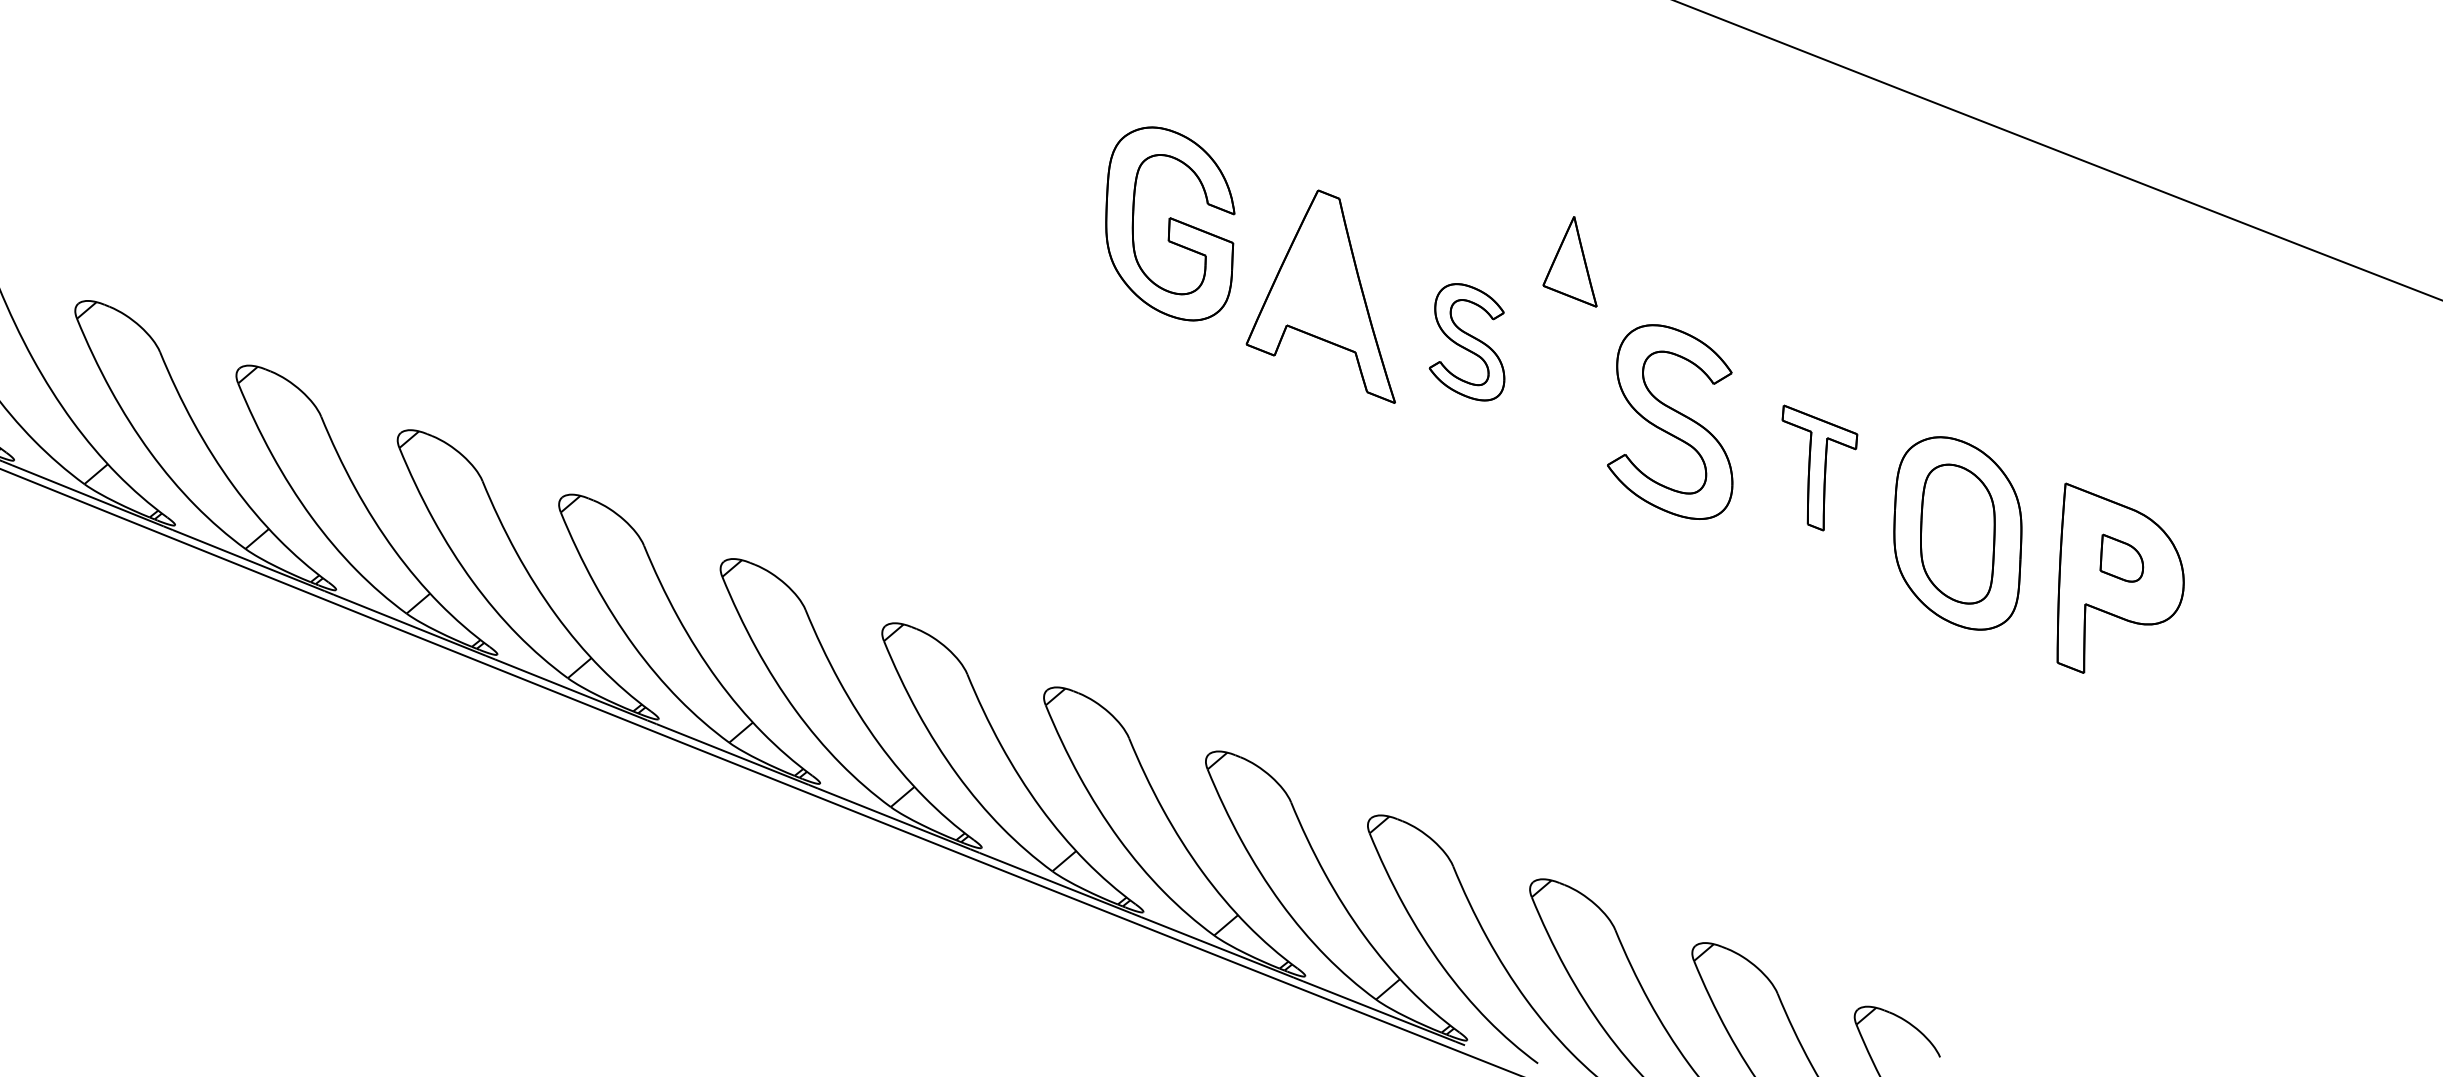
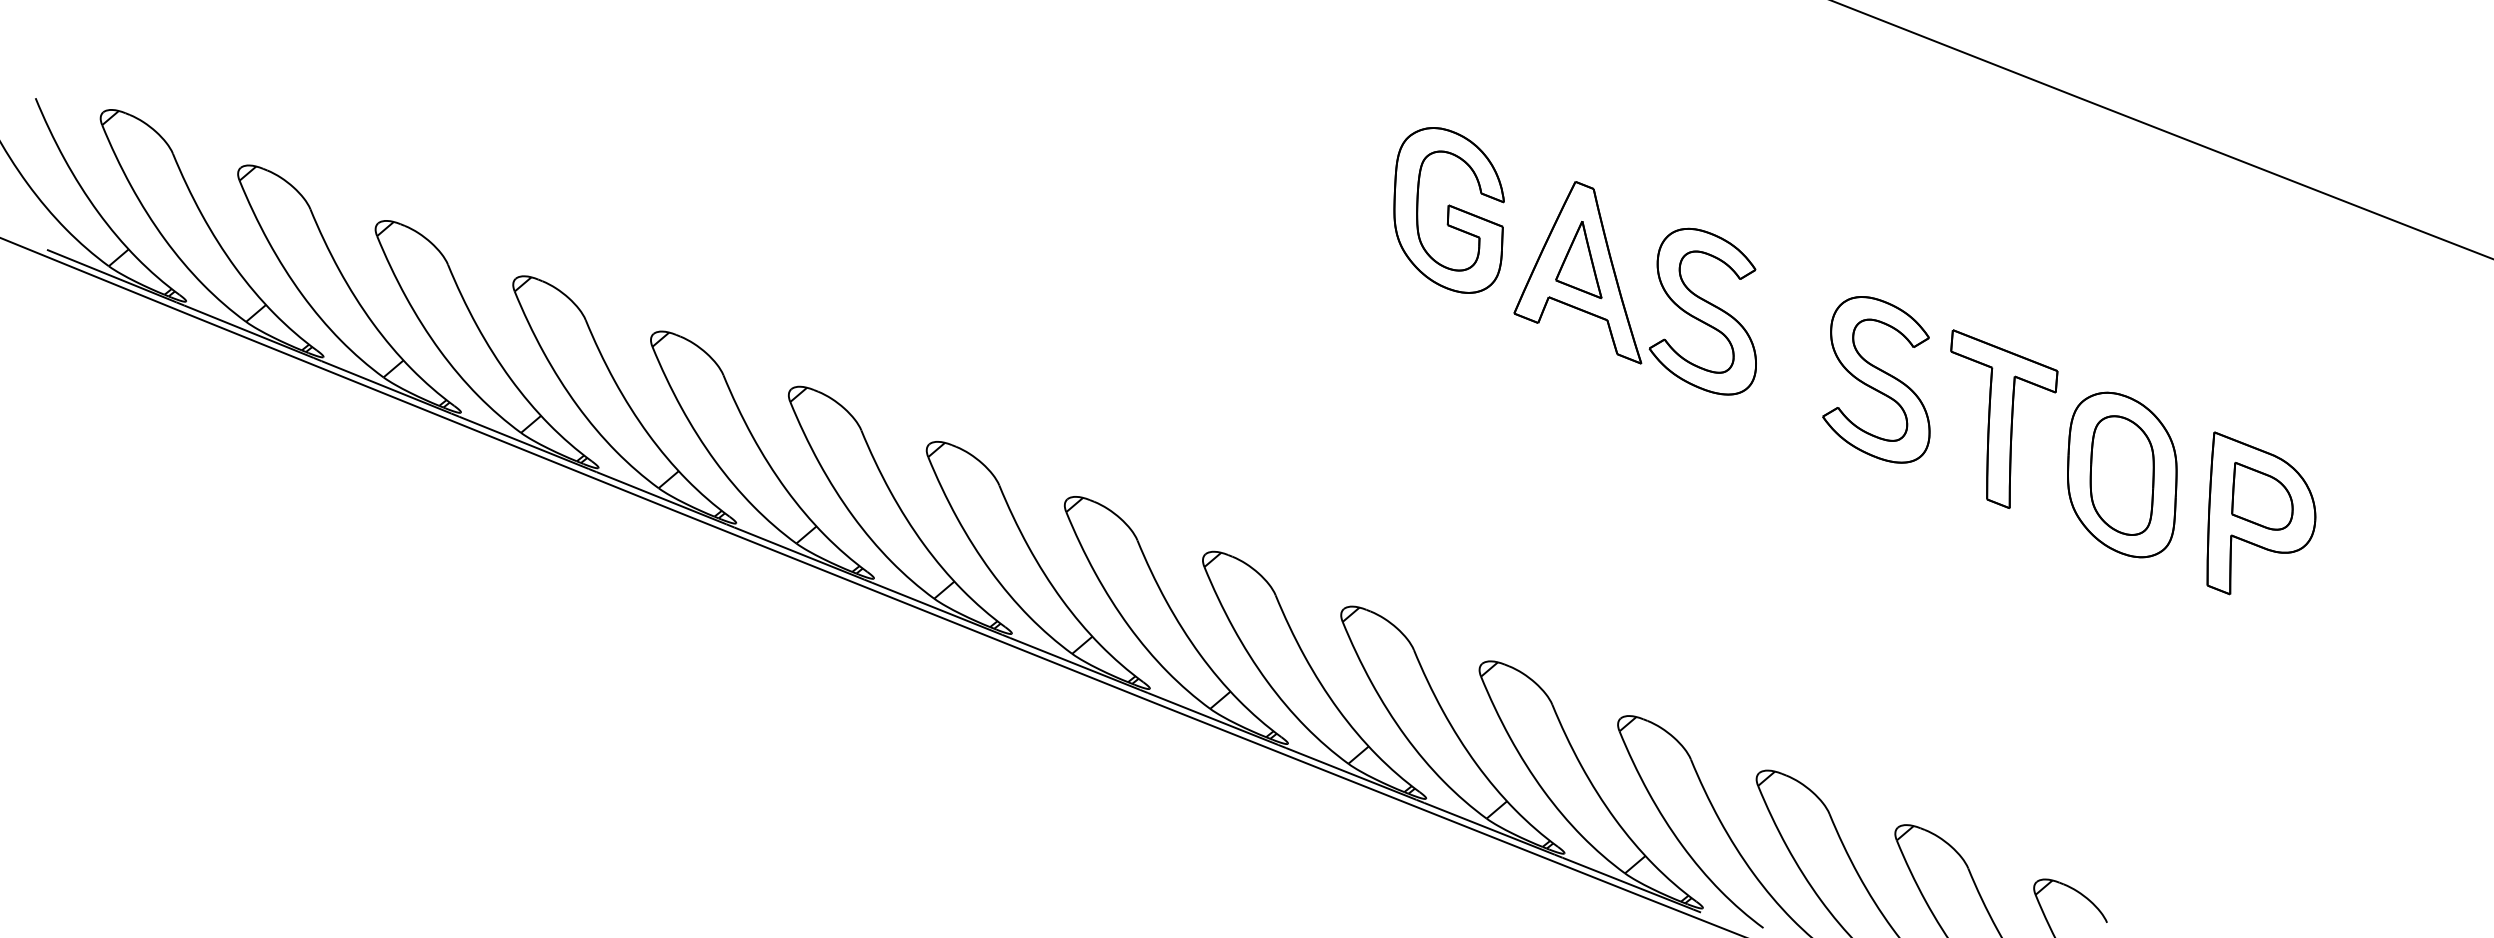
part: (1569, 262) -> (1578, 260), moved
part: (1466, 342) -> (1702, 311), size x1.67
part: (1820, 467) -> (2004, 418), size x1.67
part: (2121, 557) -> (2262, 495), size x1.67

